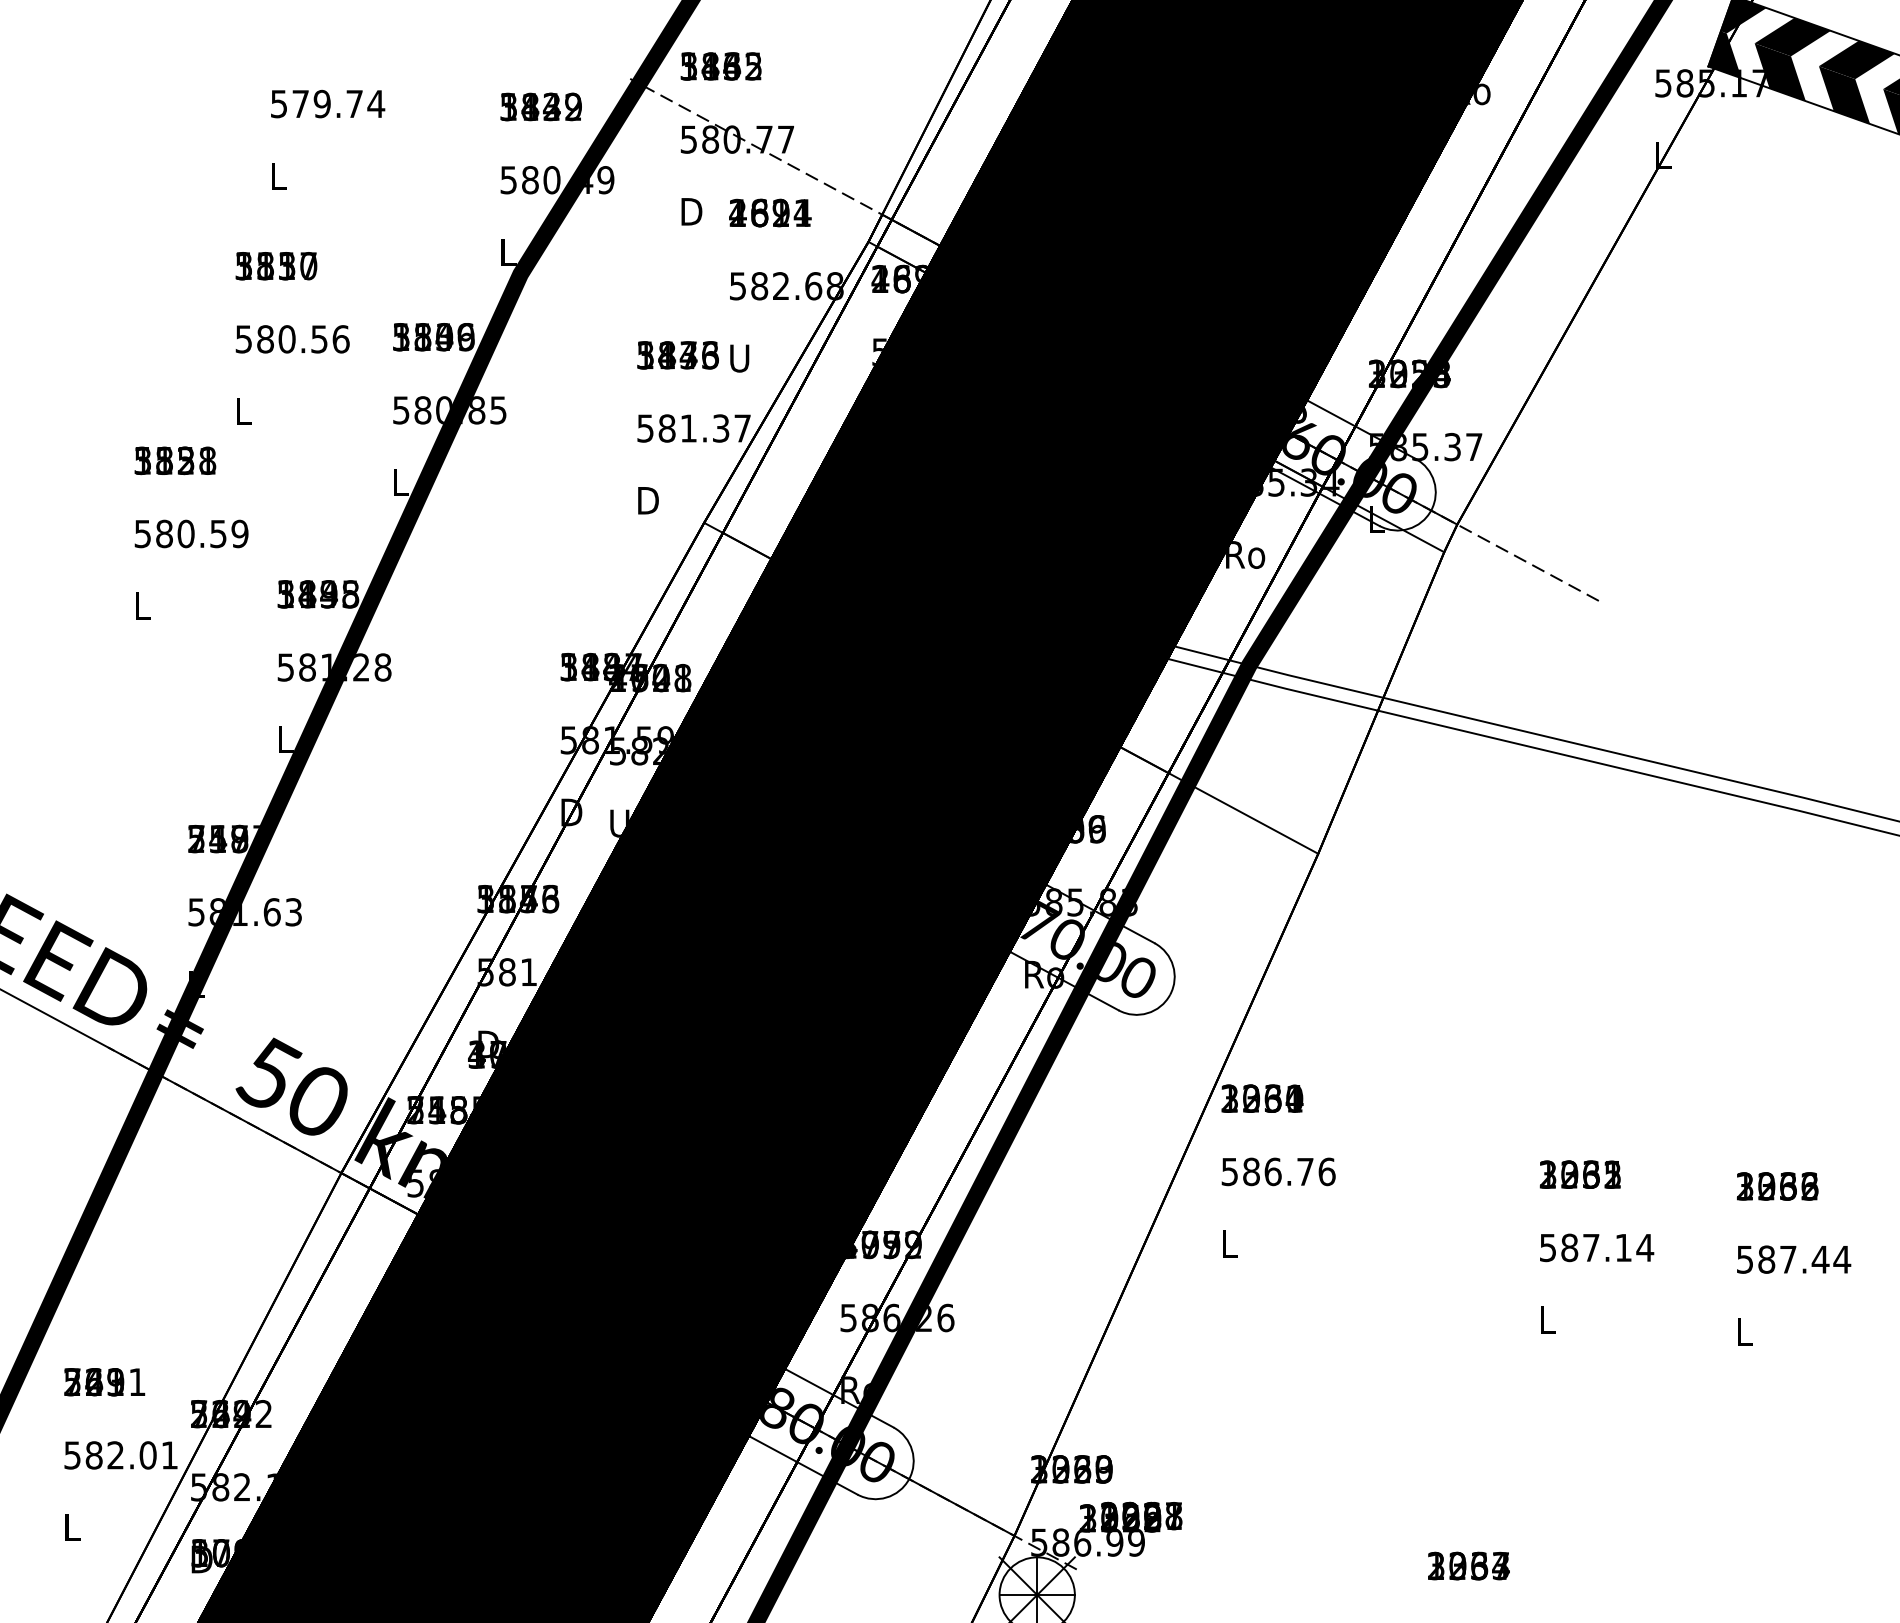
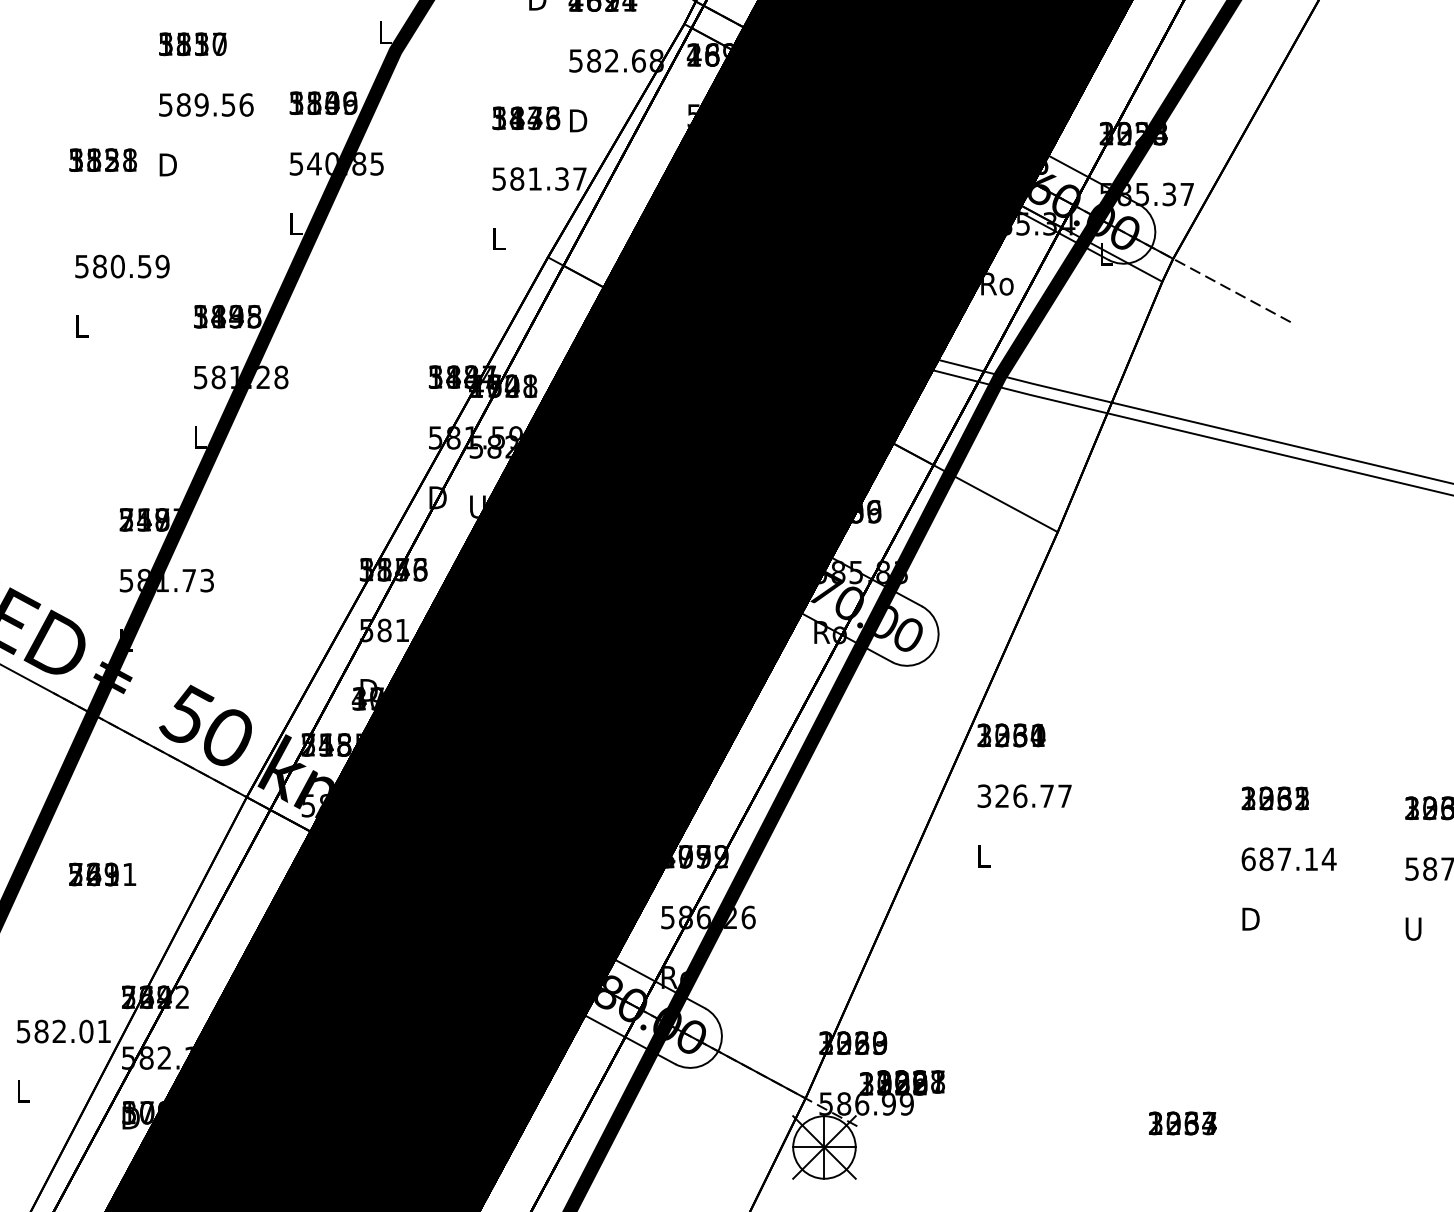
text: (286, 339) -> (201, 105), 580.56 -> 589.56
text: (740, 358) -> (578, 120), U -> D
text: (422, 410) -> (314, 164), 580.85 -> 540.85
text: (246, 411) -> (168, 164), L -> D
text: (175, 460) -> (103, 159), moved
text: (648, 500) -> (501, 238), D -> L
text: (271, 912) -> (188, 580), 581.63 -> 581.73
text: (1278, 1171) -> (1024, 795), 586.76 -> 326.77
text: (1547, 1247) -> (1248, 858), 587.14 -> 687.14
text: (1550, 1319) -> (1250, 918), L -> D
text: (1746, 1332) -> (1413, 929), L -> U
text: (104, 1382) -> (102, 874), moved

